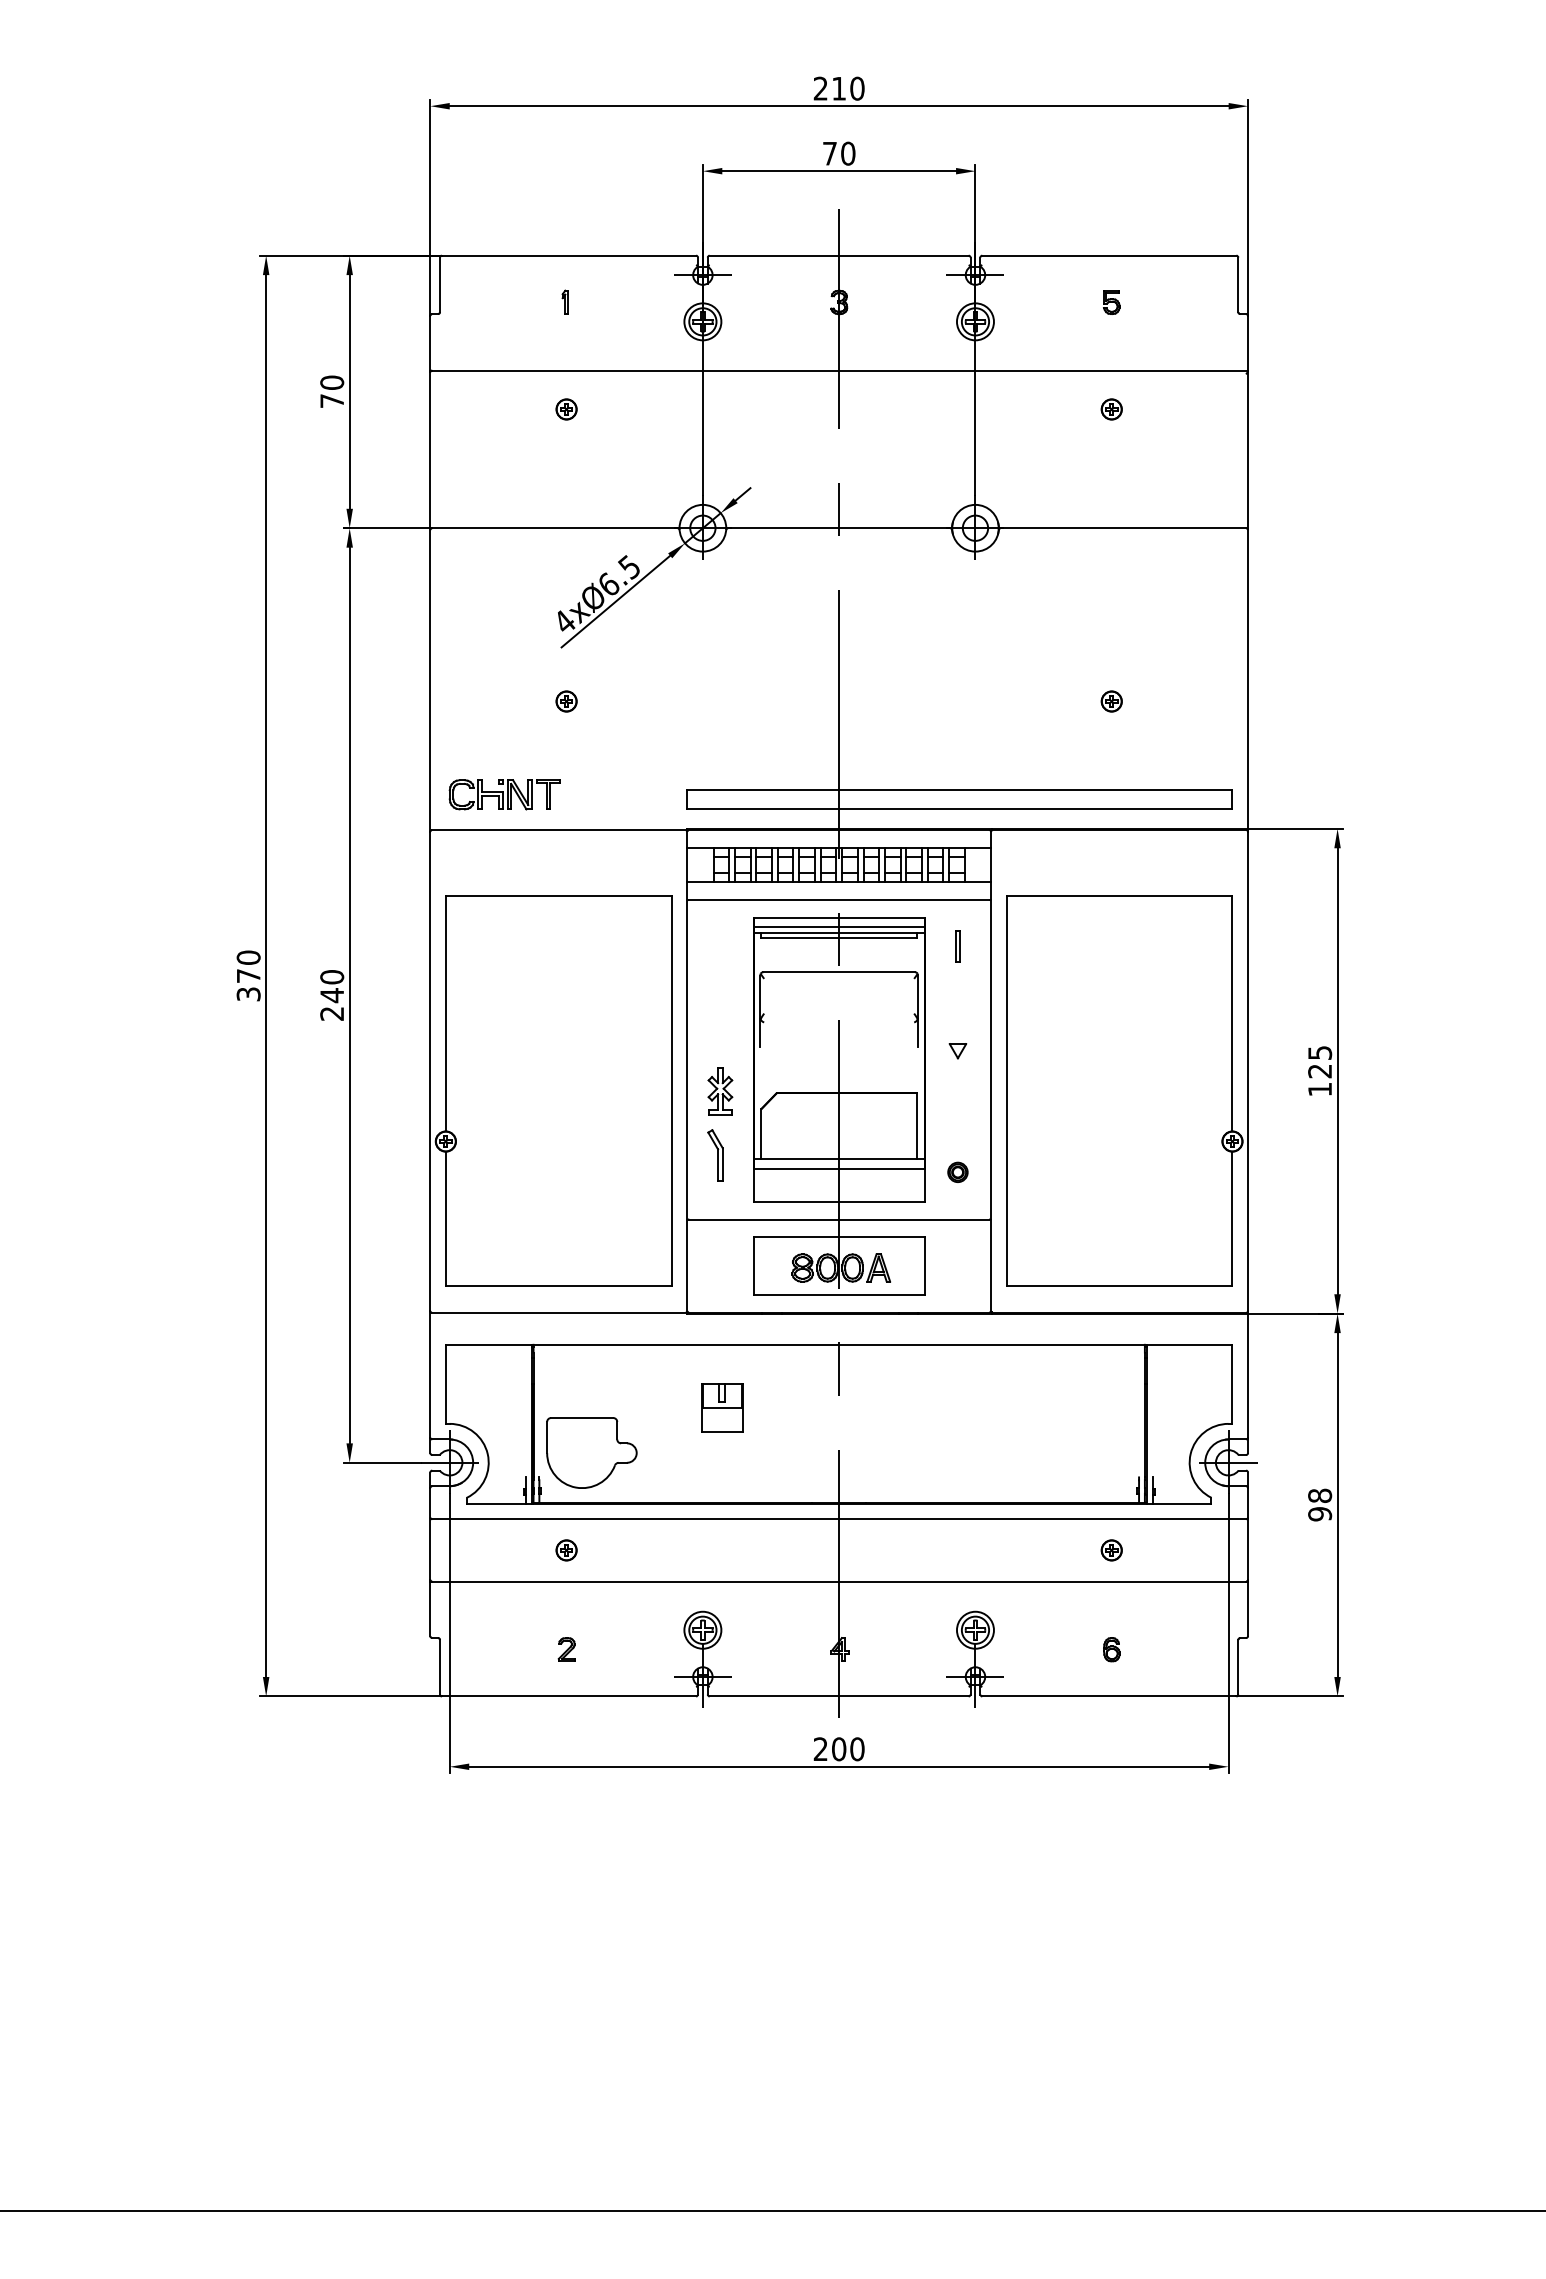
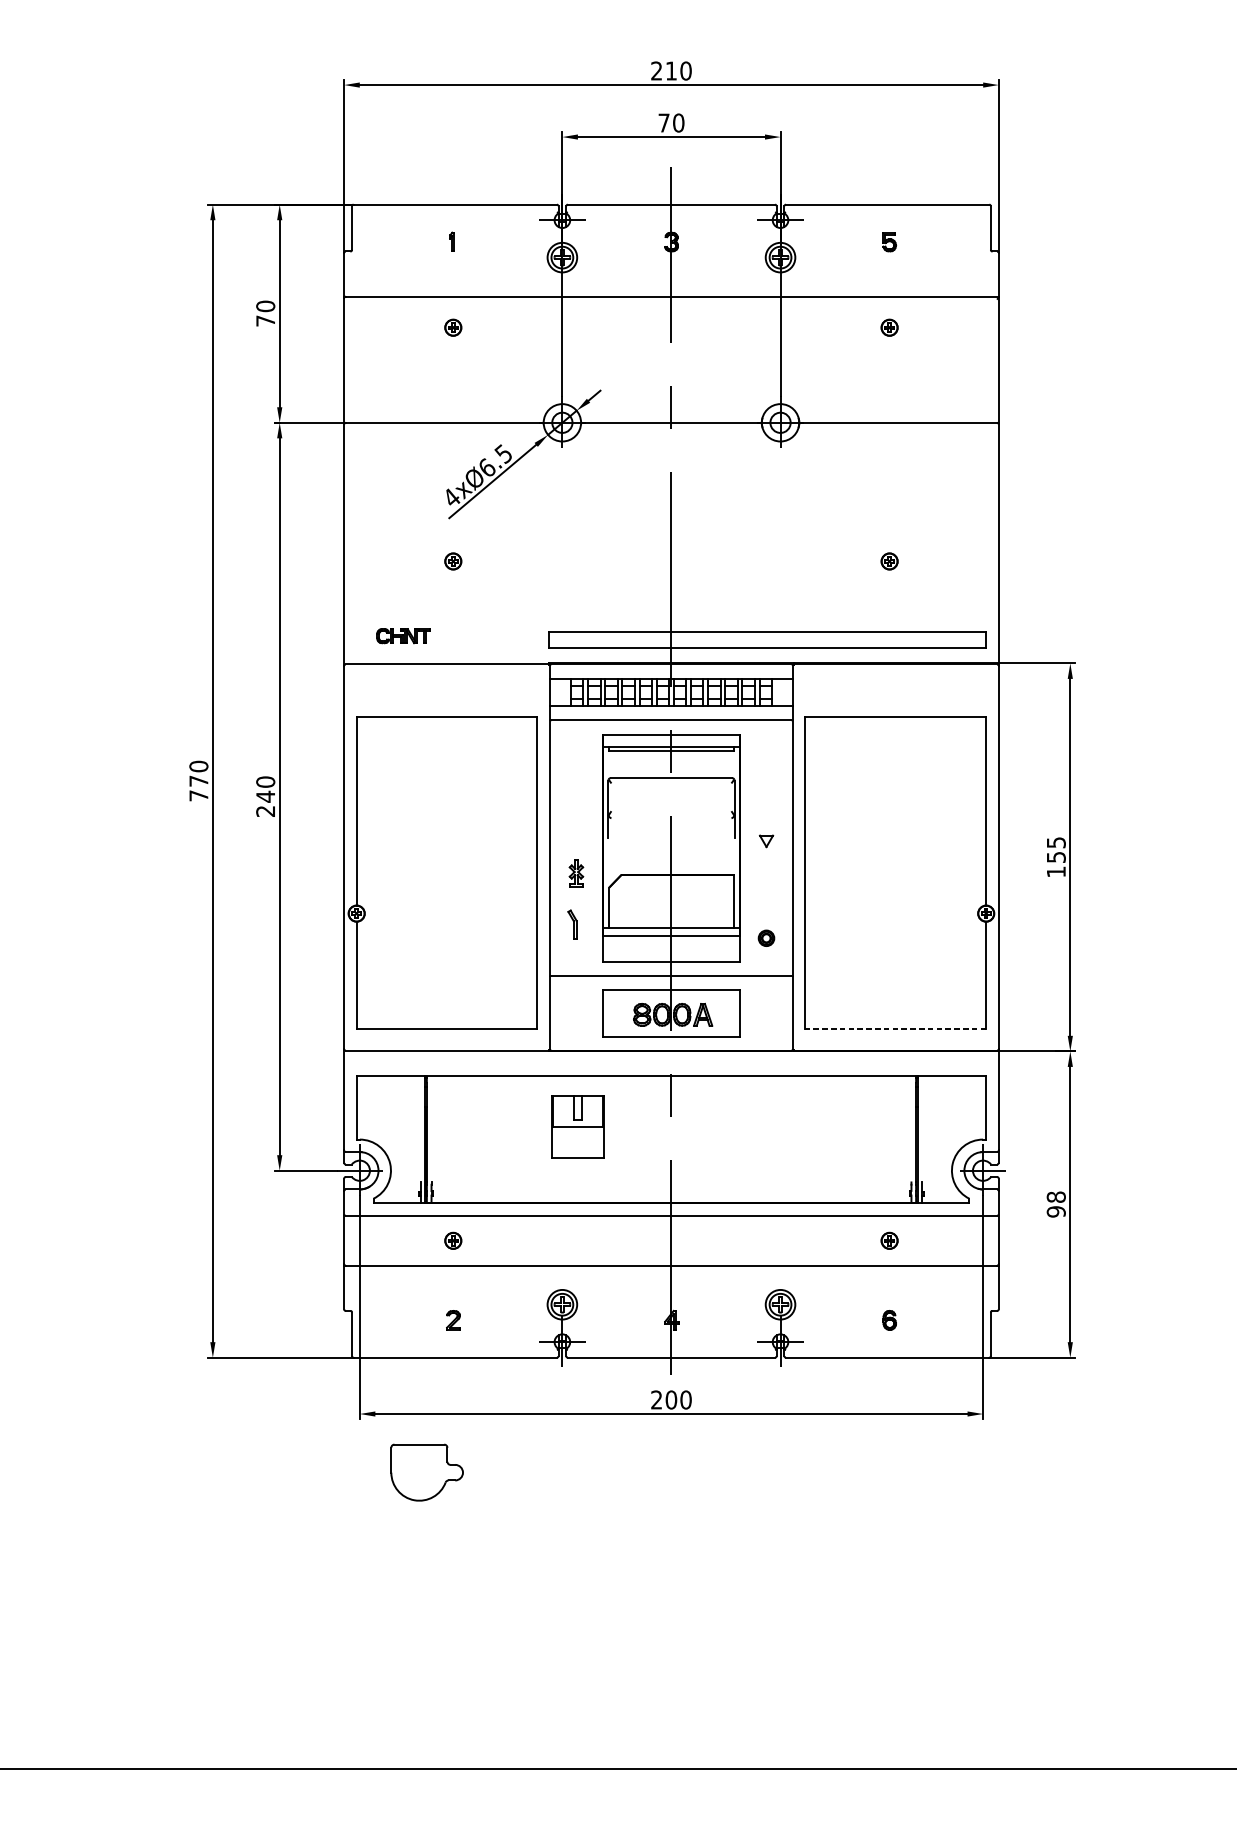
part: (504, 794) -> (403, 635), size x0.6
line: (838, 927) -> (670, 742), removed
part: (957, 946) -> (766, 757), removed
text: (248, 994) -> (198, 795), 370 -> 770
text: (1320, 1071) -> (1056, 857), 125 -> 155
part: (720, 1091) -> (576, 873), size x0.7
part: (715, 1155) -> (572, 924), size x0.7
line: (1119, 1285) -> (895, 1028), solid -> dashed
part: (722, 1407) -> (578, 1126), size x1.6
part: (591, 1452) -> (426, 1472), moved

